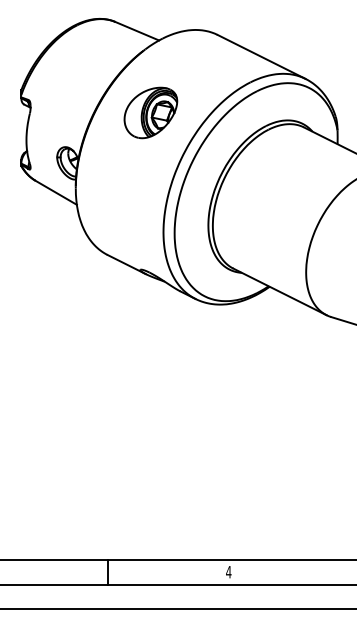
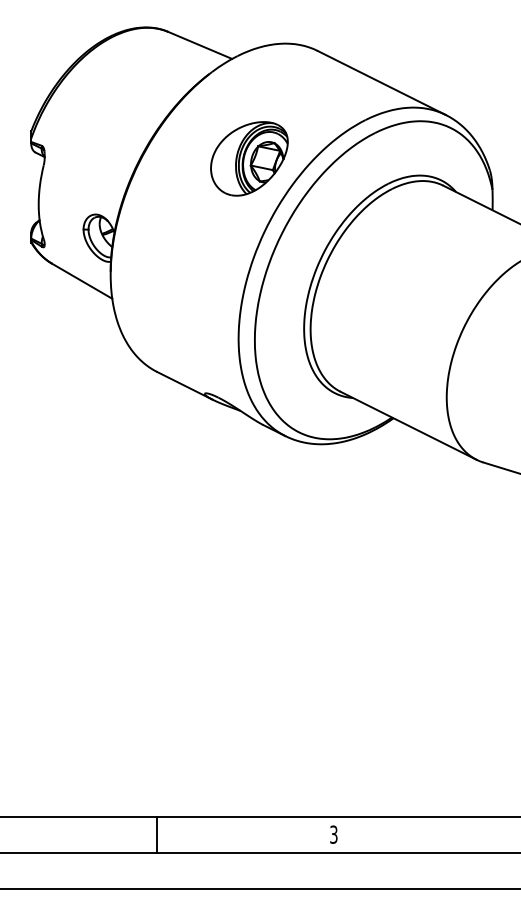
part: (150, 112) -> (248, 158), moved
text: (228, 571) -> (333, 833), 4 -> 3

